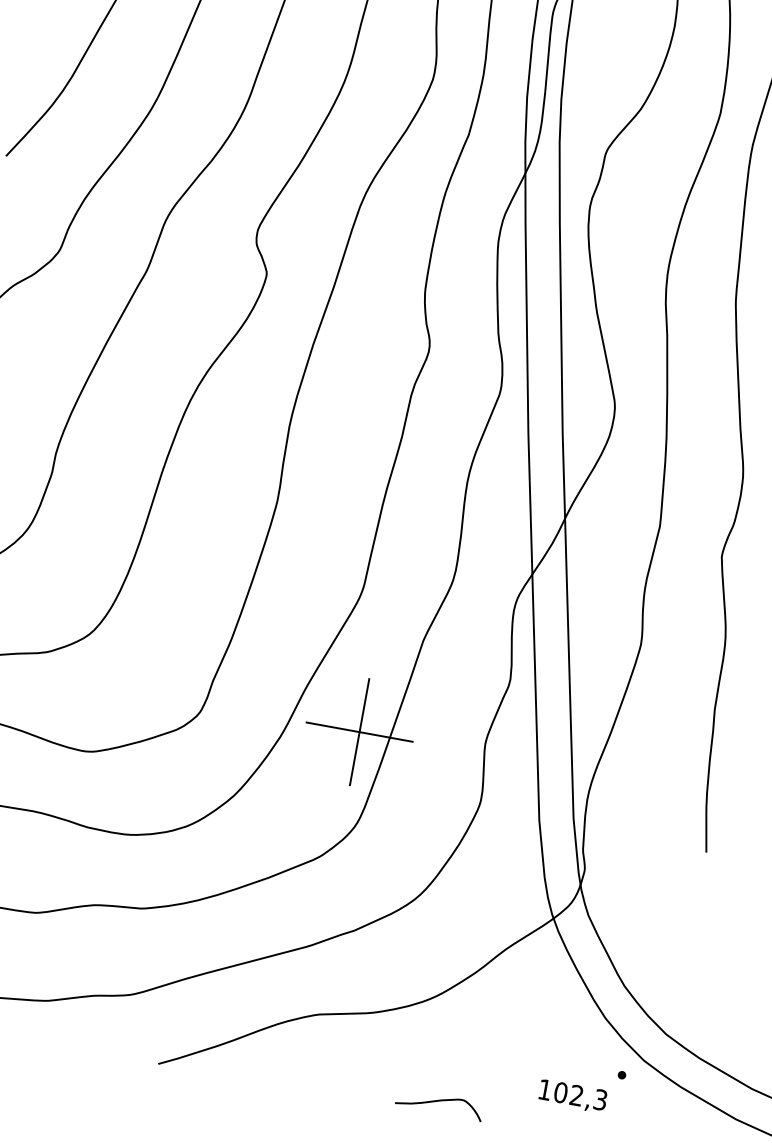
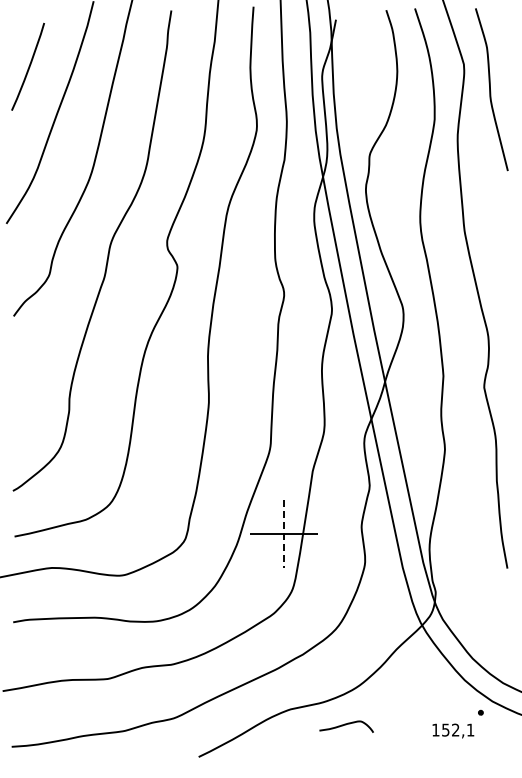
line: (360, 731) -> (284, 533), solid -> dashed
text: (581, 1095) -> (458, 729), 102,3 -> 152,1
curve: (439, 1102) -> (346, 725), moved

